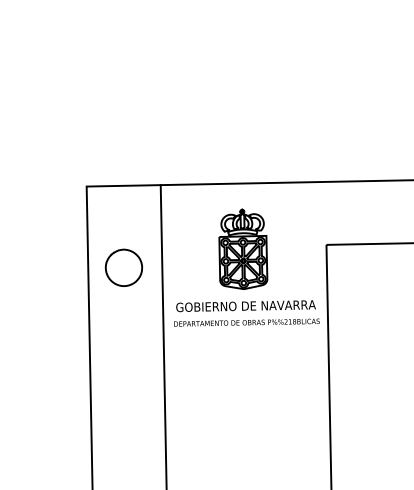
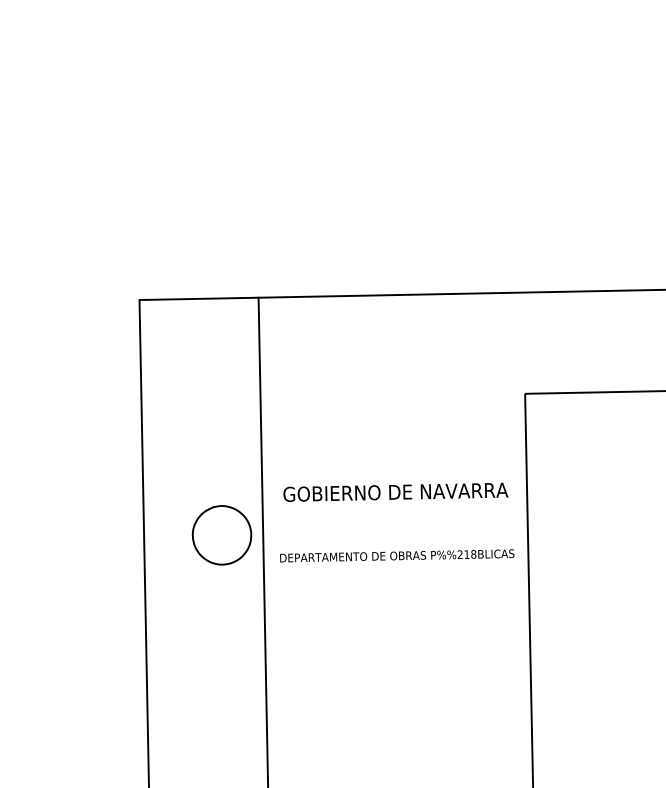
part: (243, 248) -> (391, 399), removed
part: (123, 267) -> (221, 534), moved
text: (246, 322) -> (396, 555), moved

